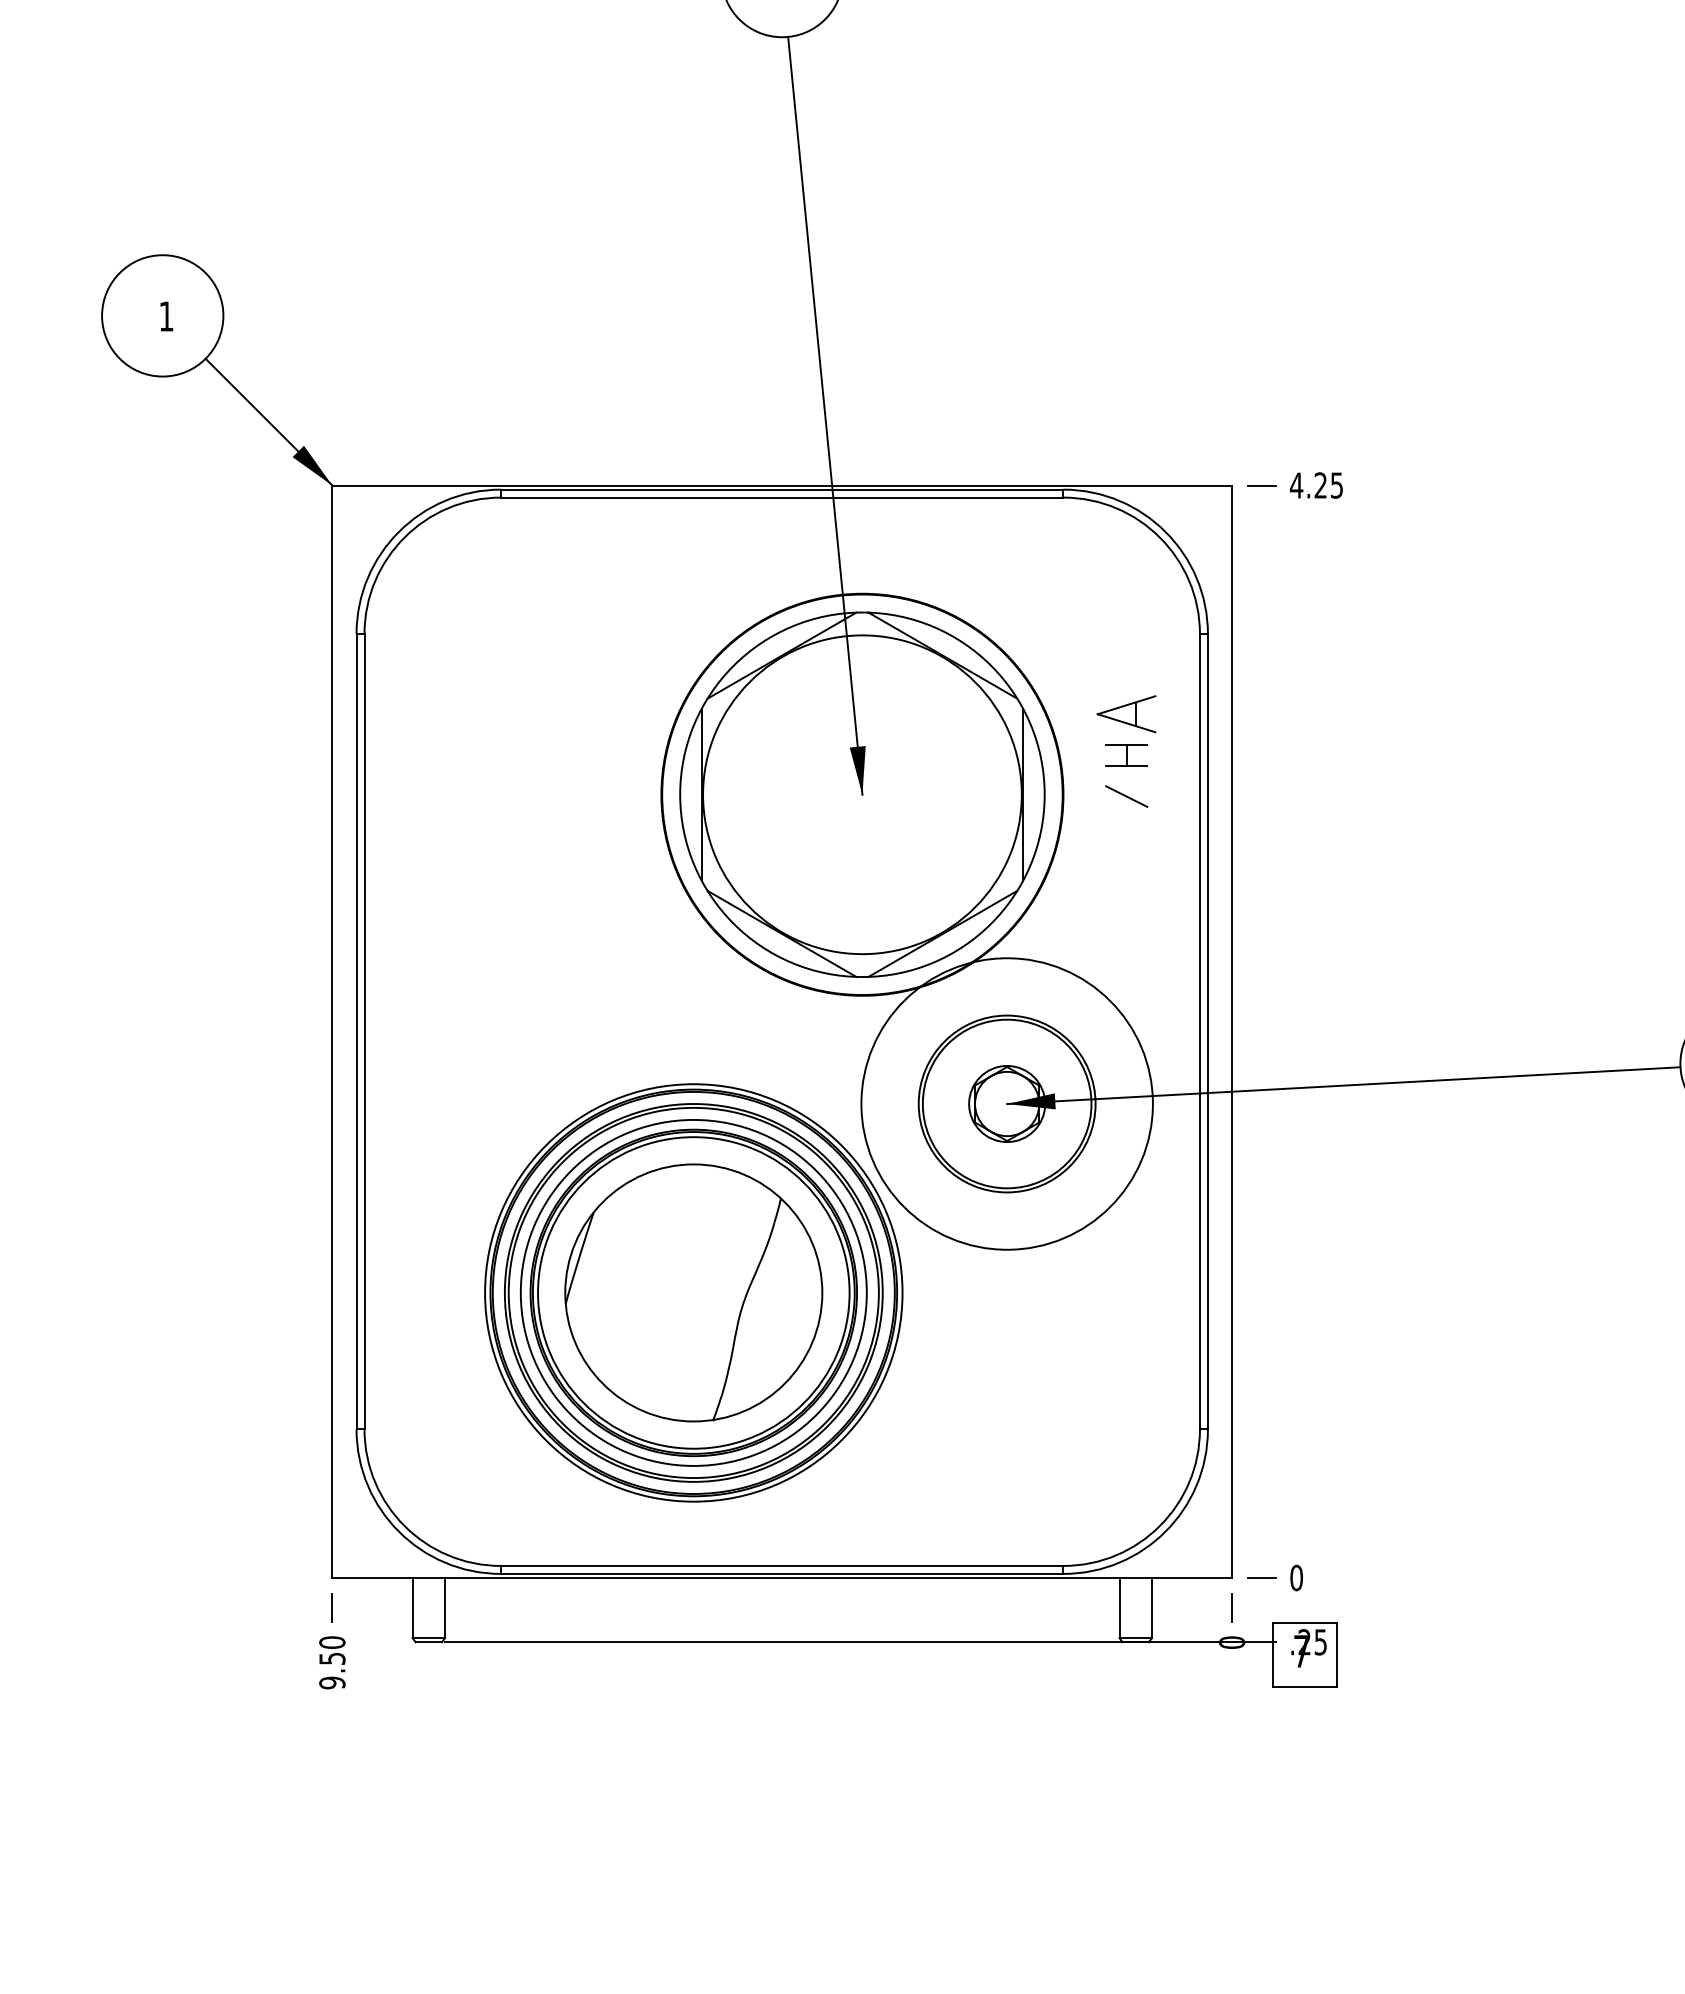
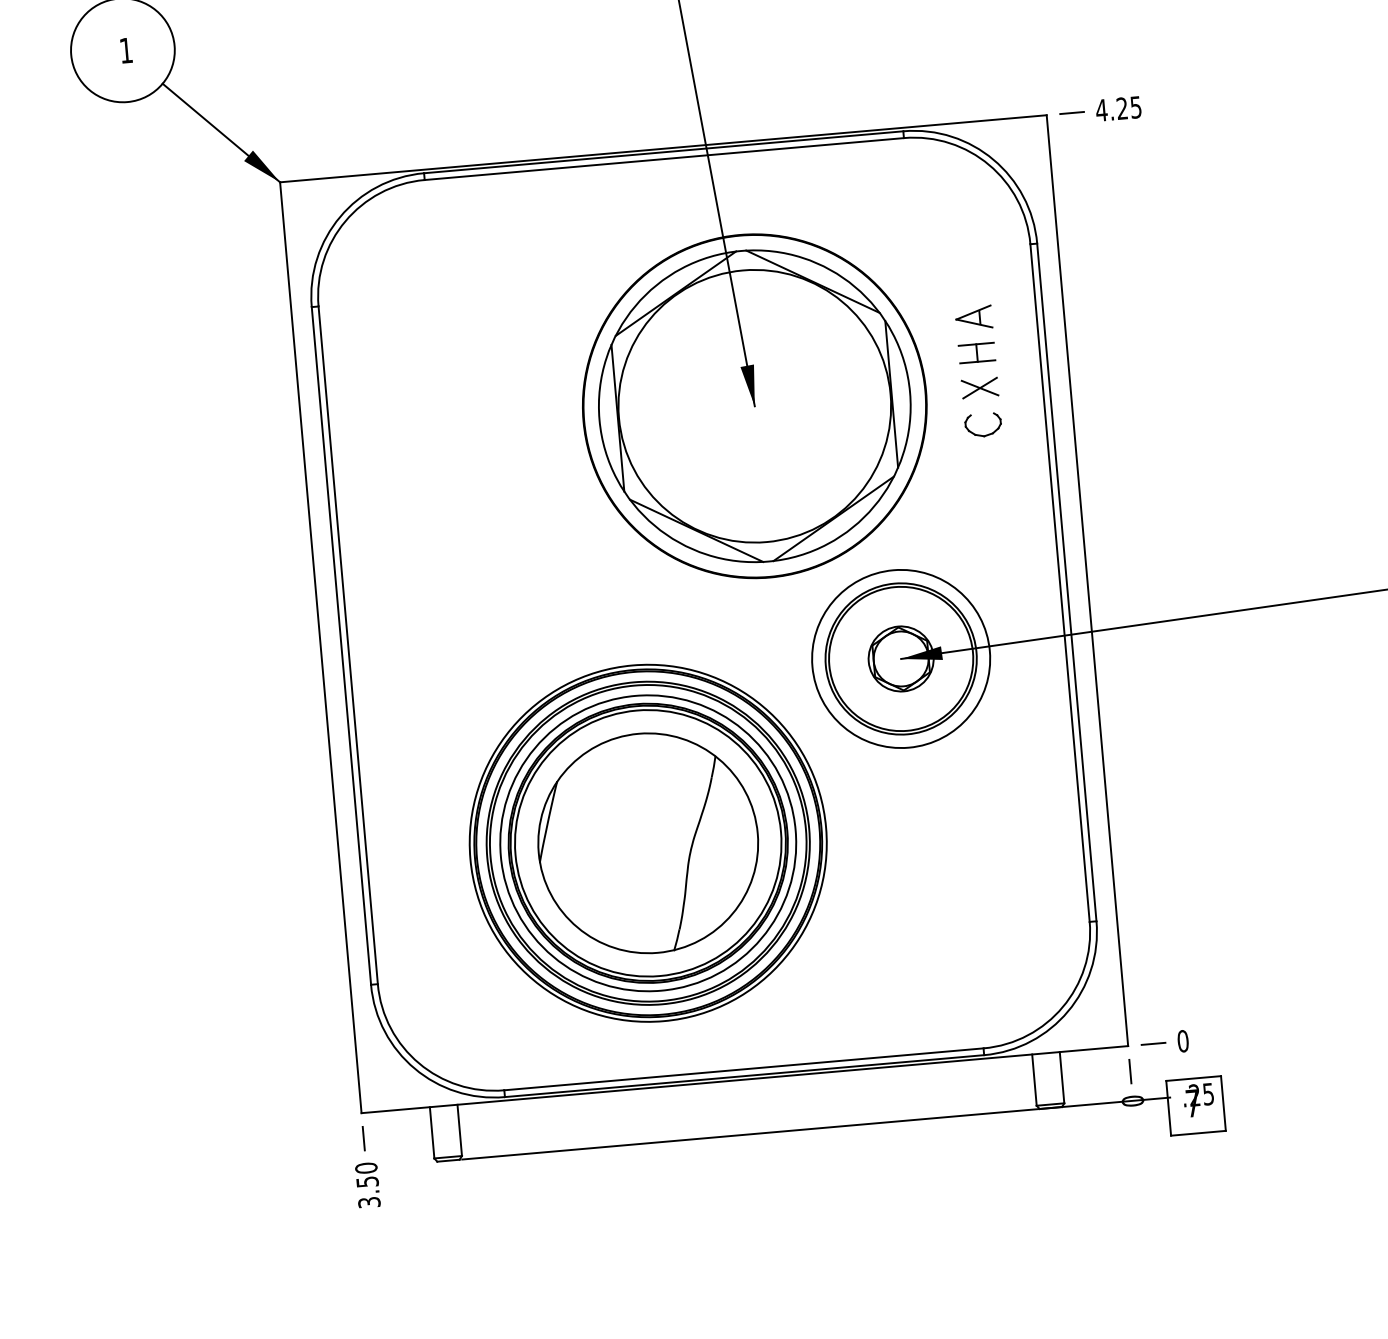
part: (1126, 714) -> (973, 318), size x0.71
line: (1126, 796) -> (979, 388), added
part: (1125, 851) -> (983, 435), added
circle: (1007, 1103) -> (901, 658), size x0.71
text: (332, 1682) -> (369, 1202), 9.50 -> 3.50

